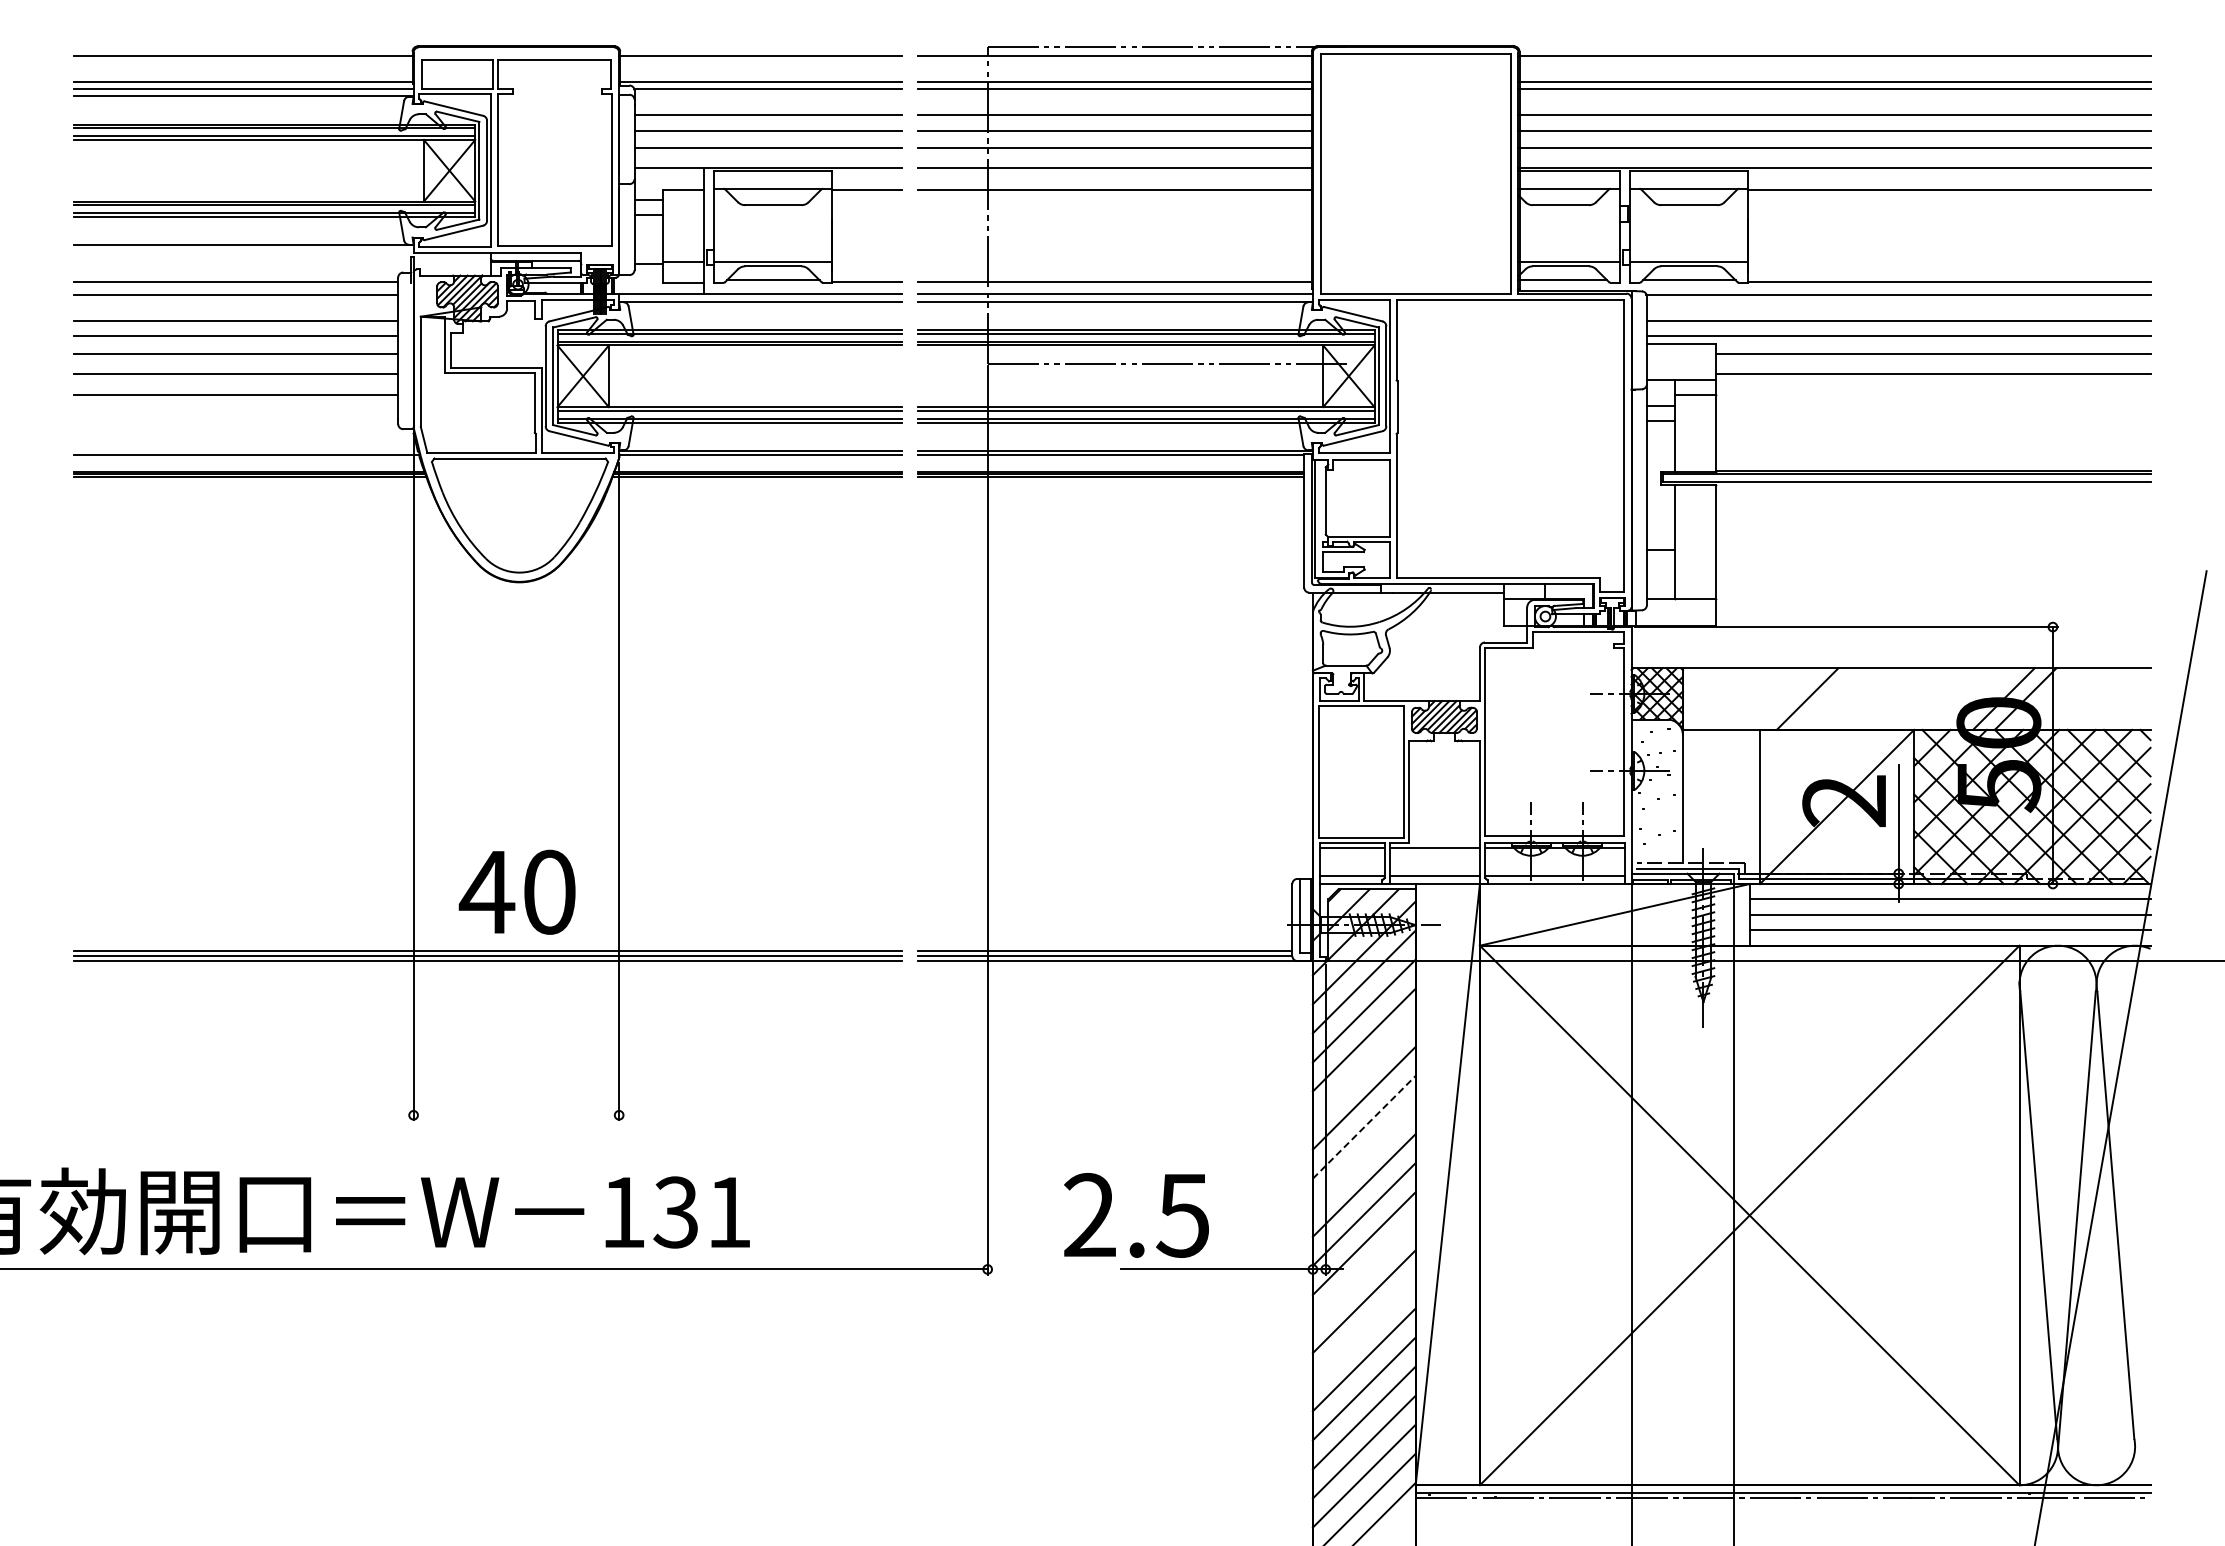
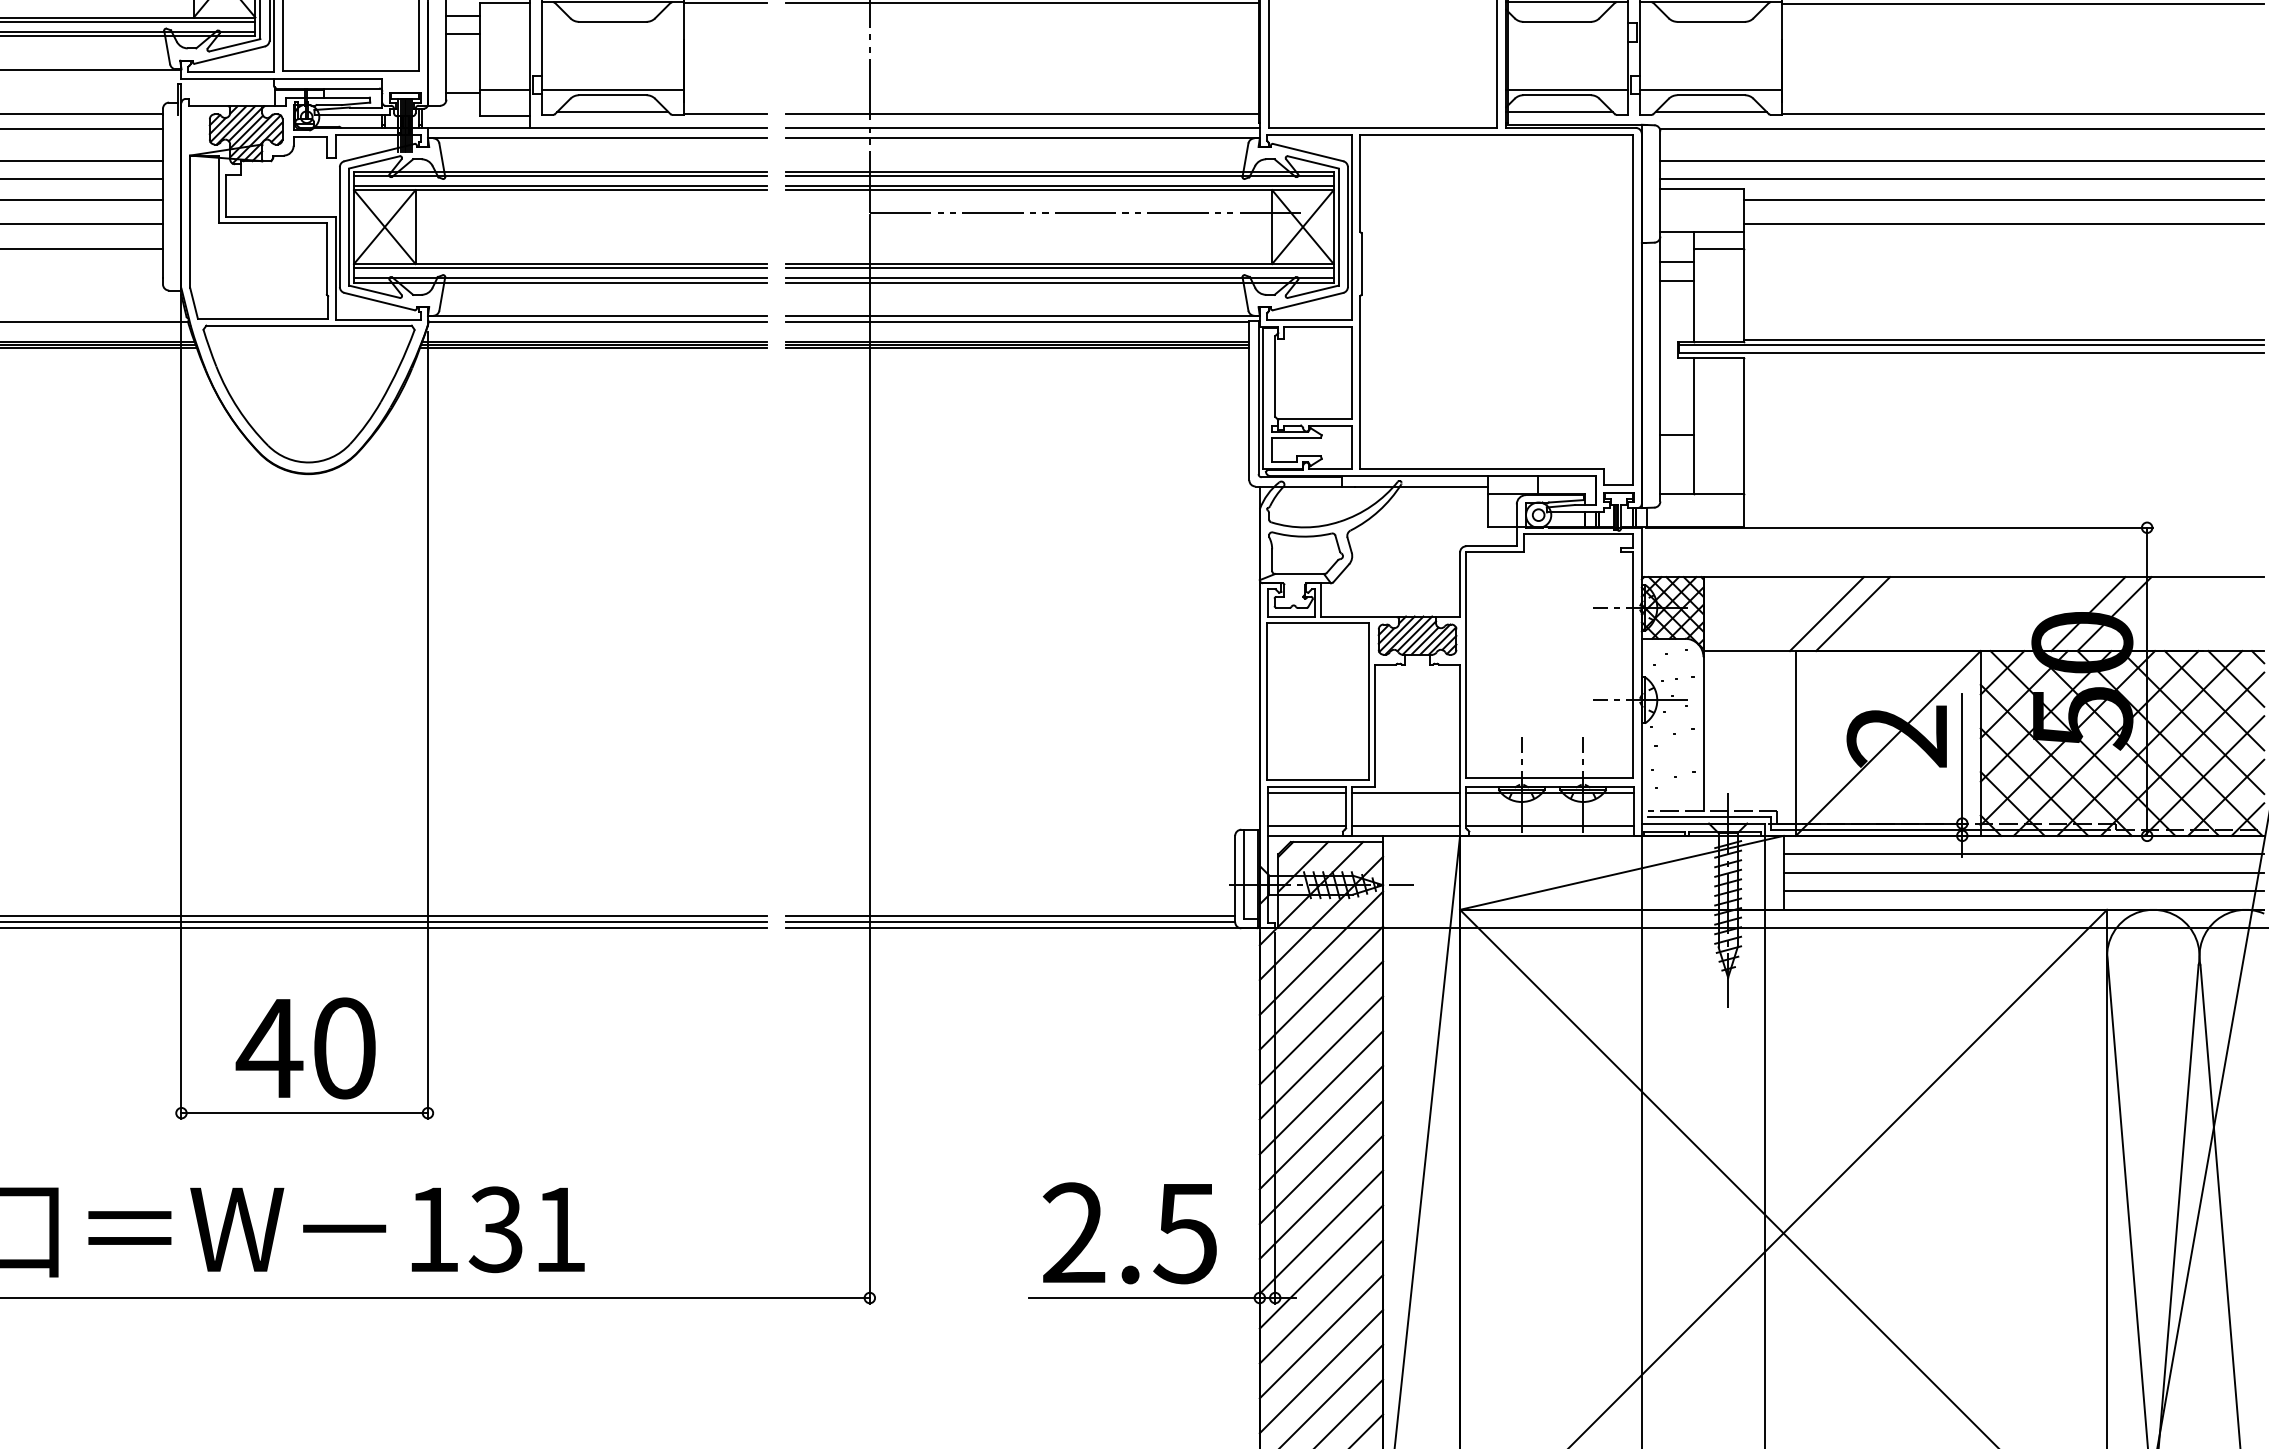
line: (1785, 698) -> (1826, 613), added
text: (516, 891) -> (304, 1047), moved
line: (1363, 1068) -> (1320, 1057), added
line: (516, 1115) -> (304, 1113), added
line: (1364, 1127) -> (1321, 1127), dashed -> solid
line: (1363, 1156) -> (1320, 1162), added
text: (1136, 1215) -> (1129, 1233), moved
line: (1363, 1272) -> (1320, 1301), added
line: (1363, 1330) -> (1320, 1371), added

